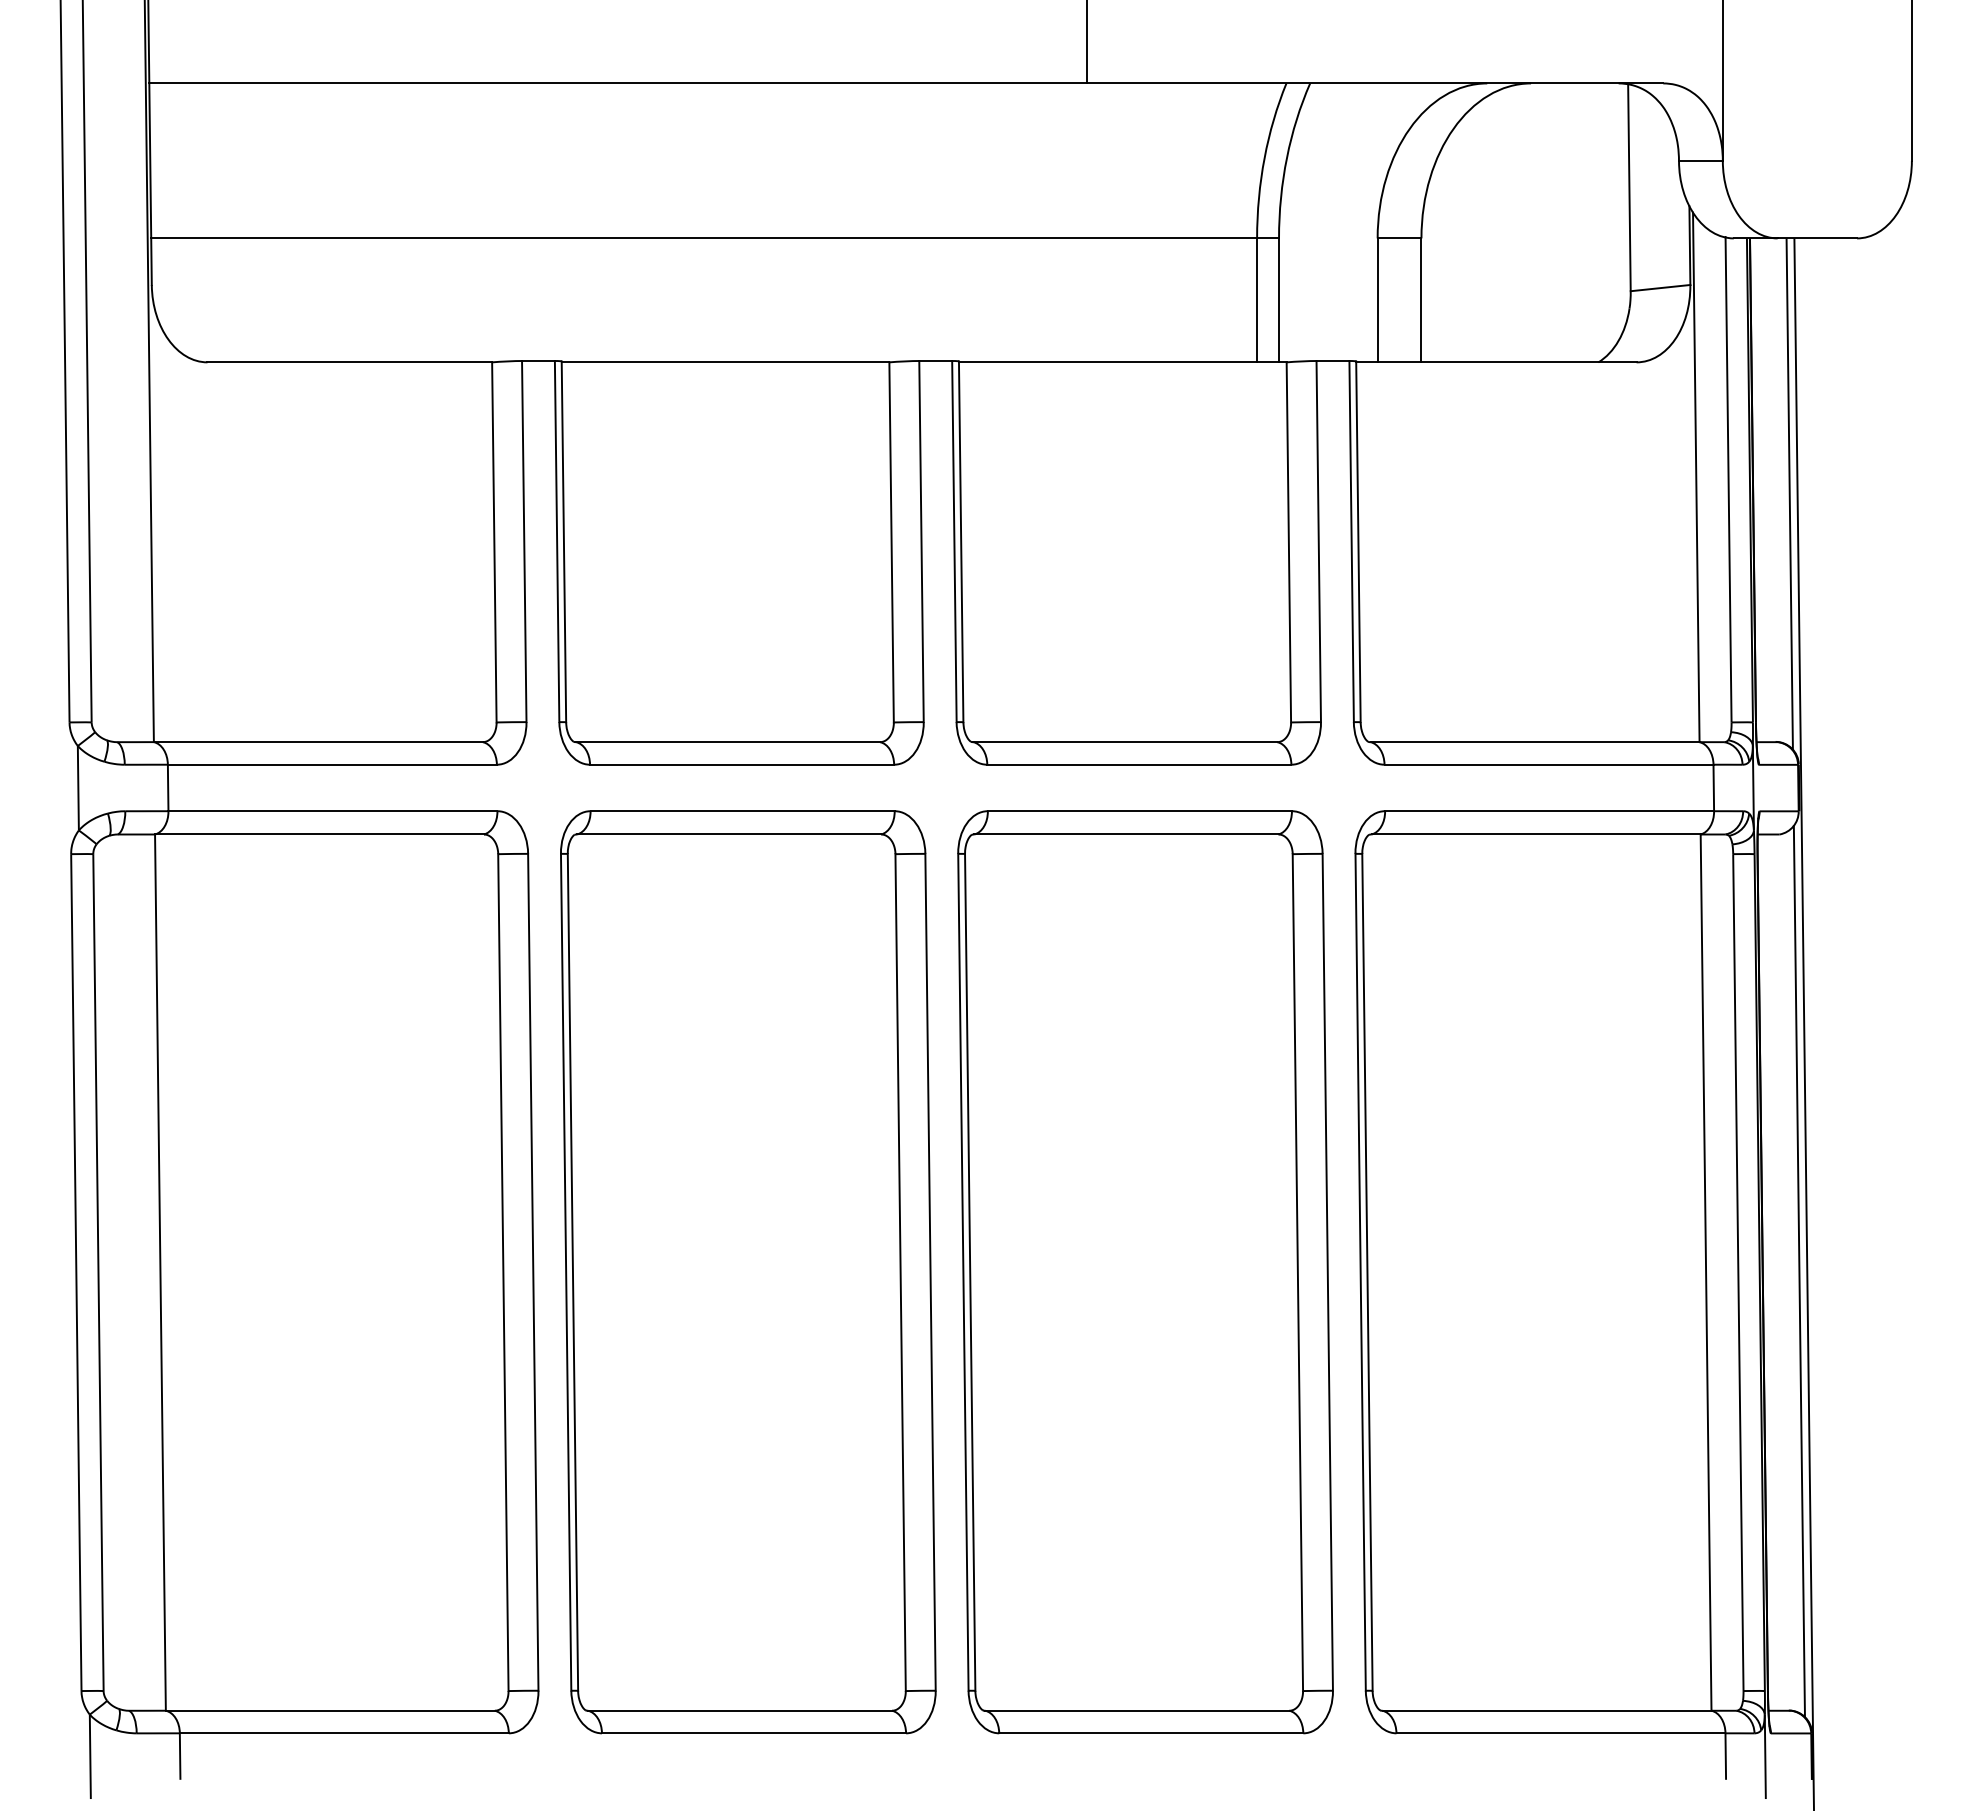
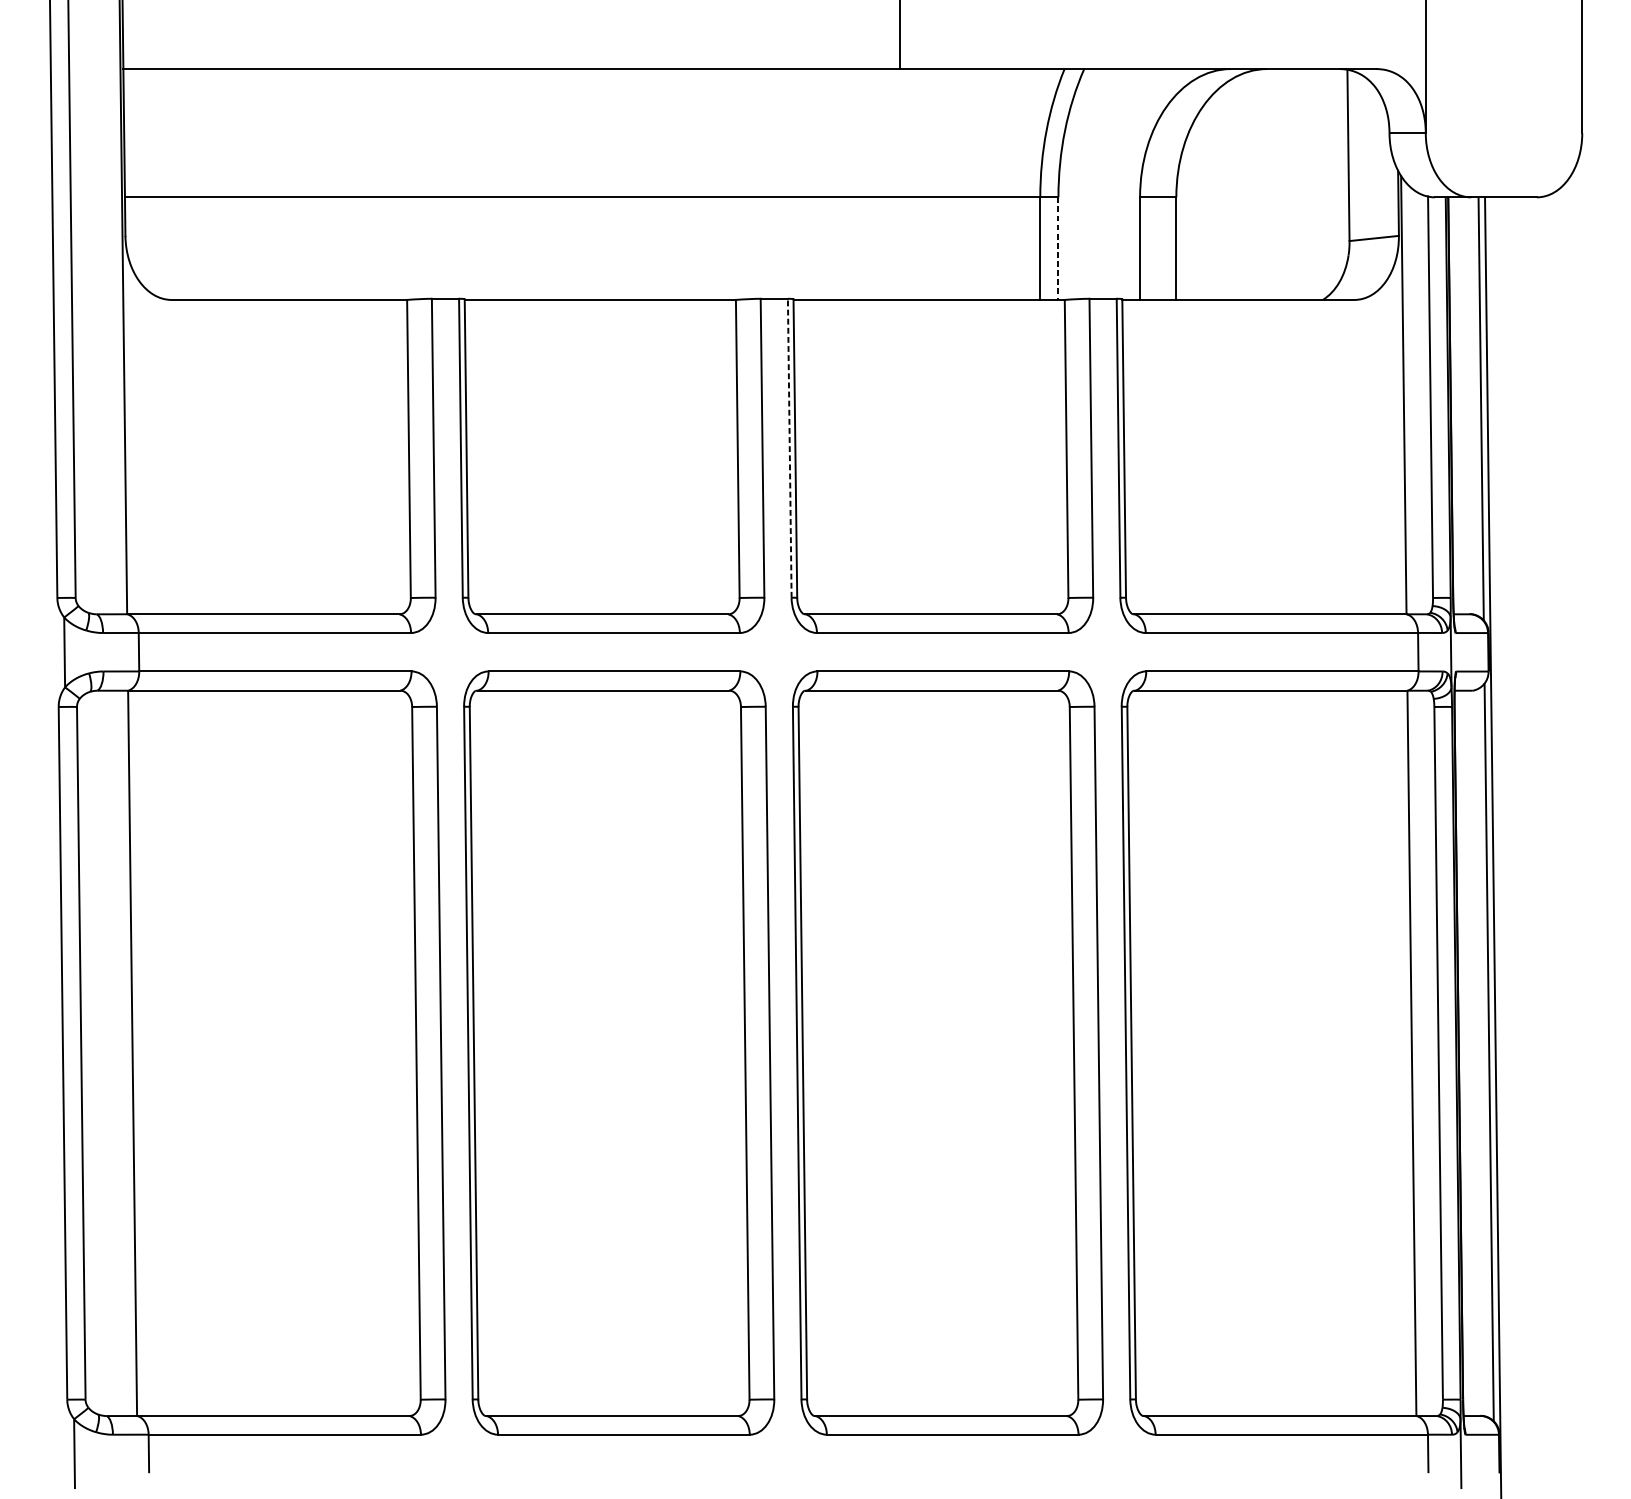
line: (1279, 300) -> (1058, 248), solid -> dashed
line: (954, 541) -> (789, 448), solid -> dashed

